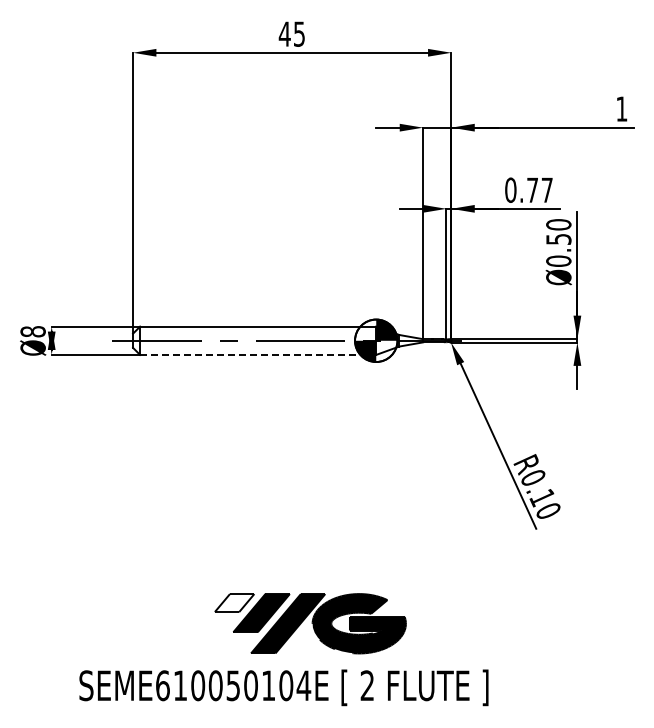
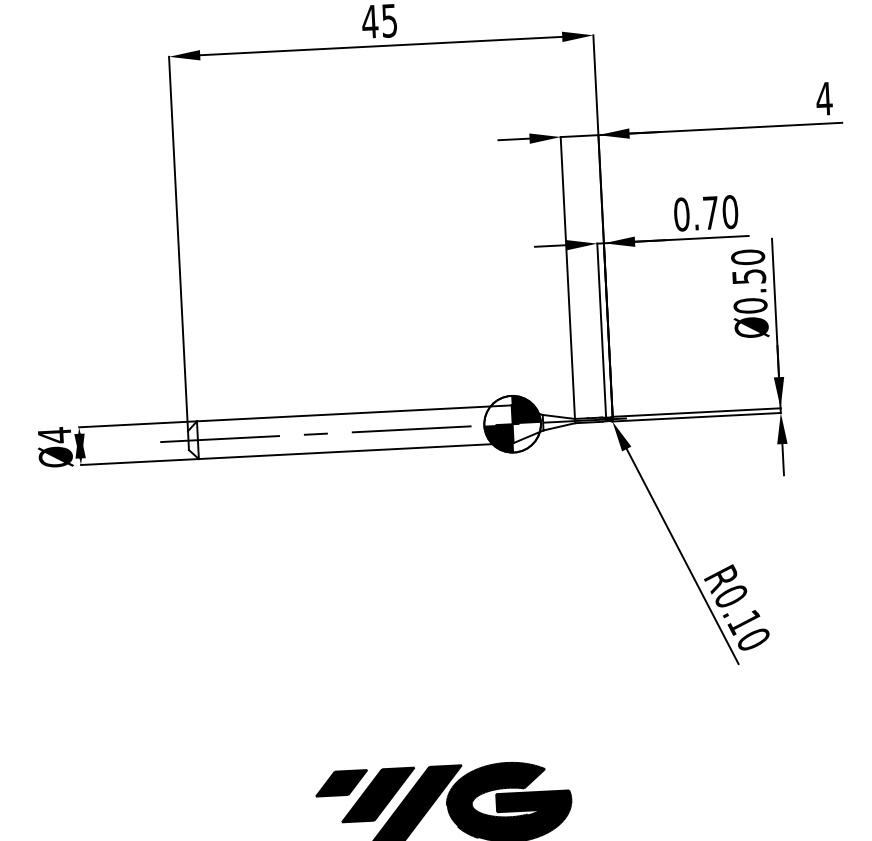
text: (621, 108) -> (823, 98), 1 -> 4
text: (546, 189) -> (729, 211), 0.77 -> 0.70
text: (32, 331) -> (53, 435), Ø8 -> Ø4
line: (258, 354) -> (356, 450), dashed -> solid
fill: (234, 602) -> (341, 782), added

